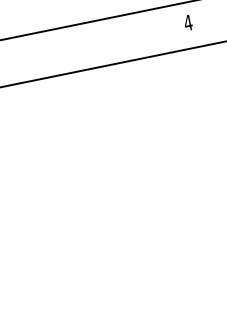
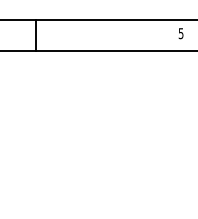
text: (187, 22) -> (180, 33), 4 -> 5

